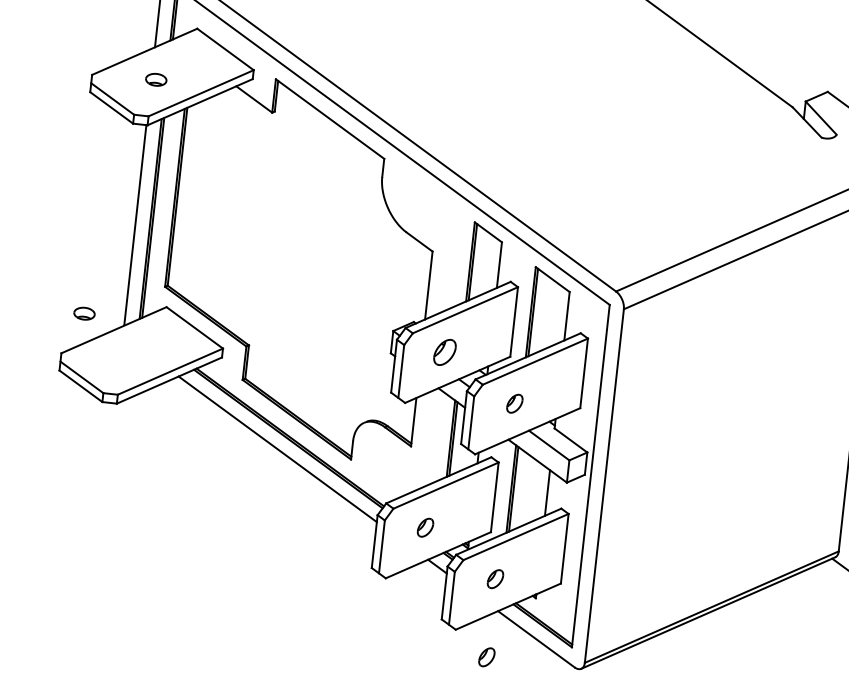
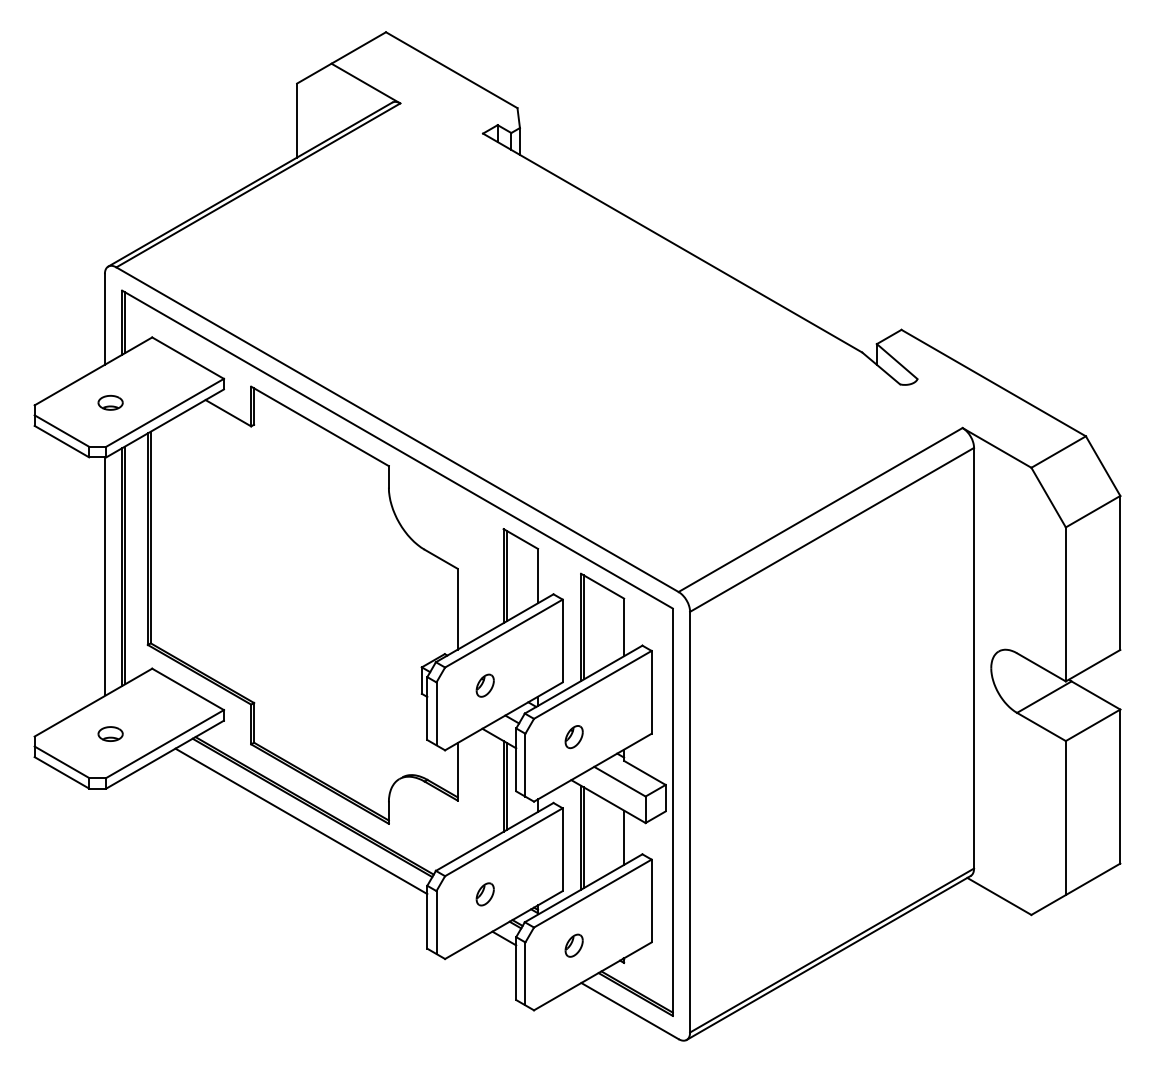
part: (84, 313) -> (110, 733), moved
part: (444, 352) -> (484, 685), size x0.71
part: (486, 657) -> (573, 1038), removed

